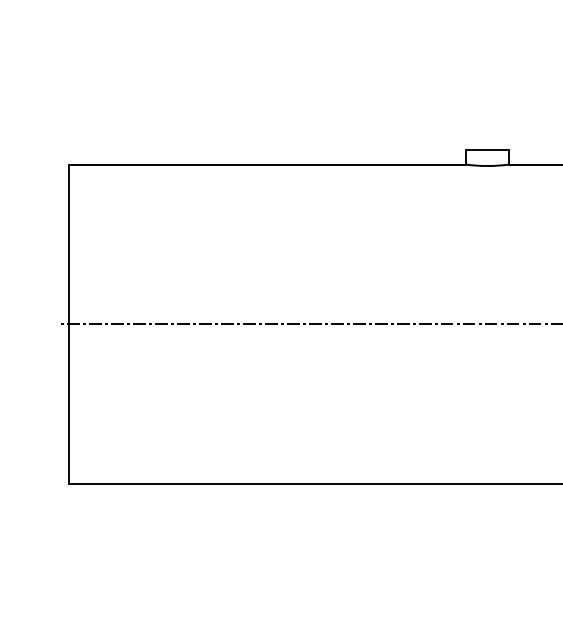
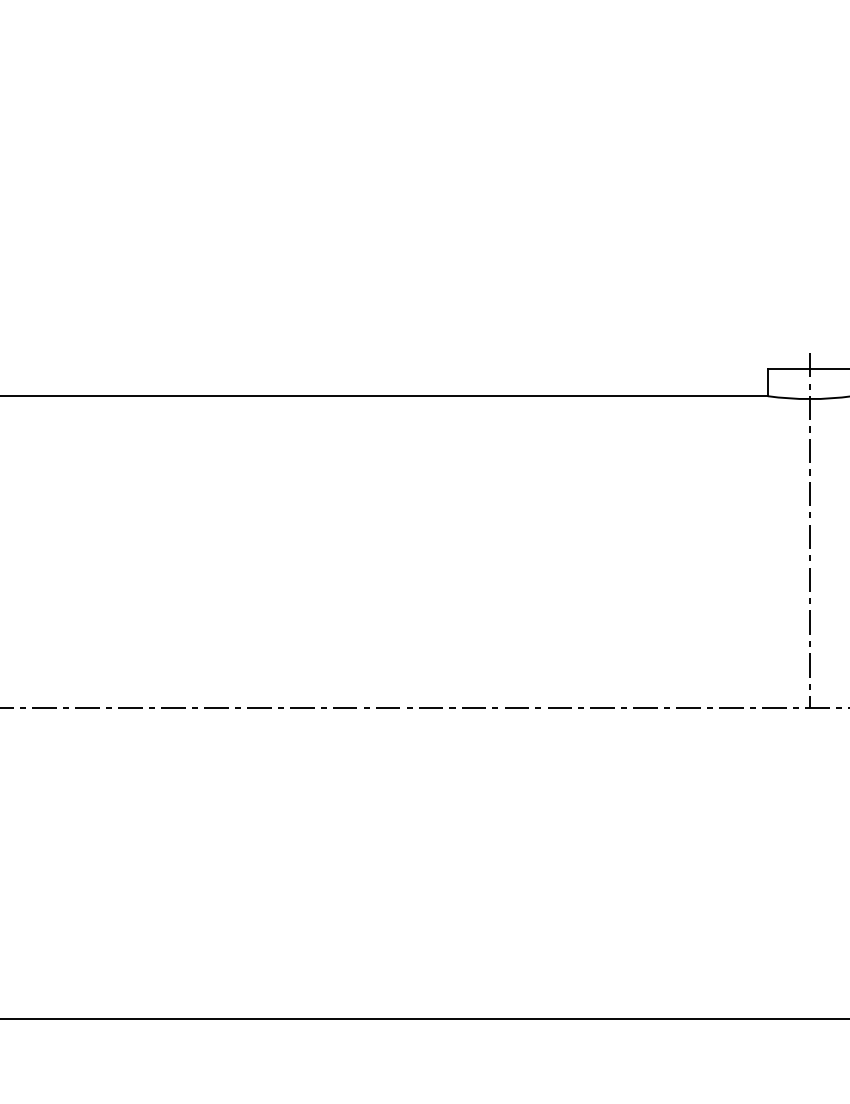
line: (487, 233) -> (810, 530), added

